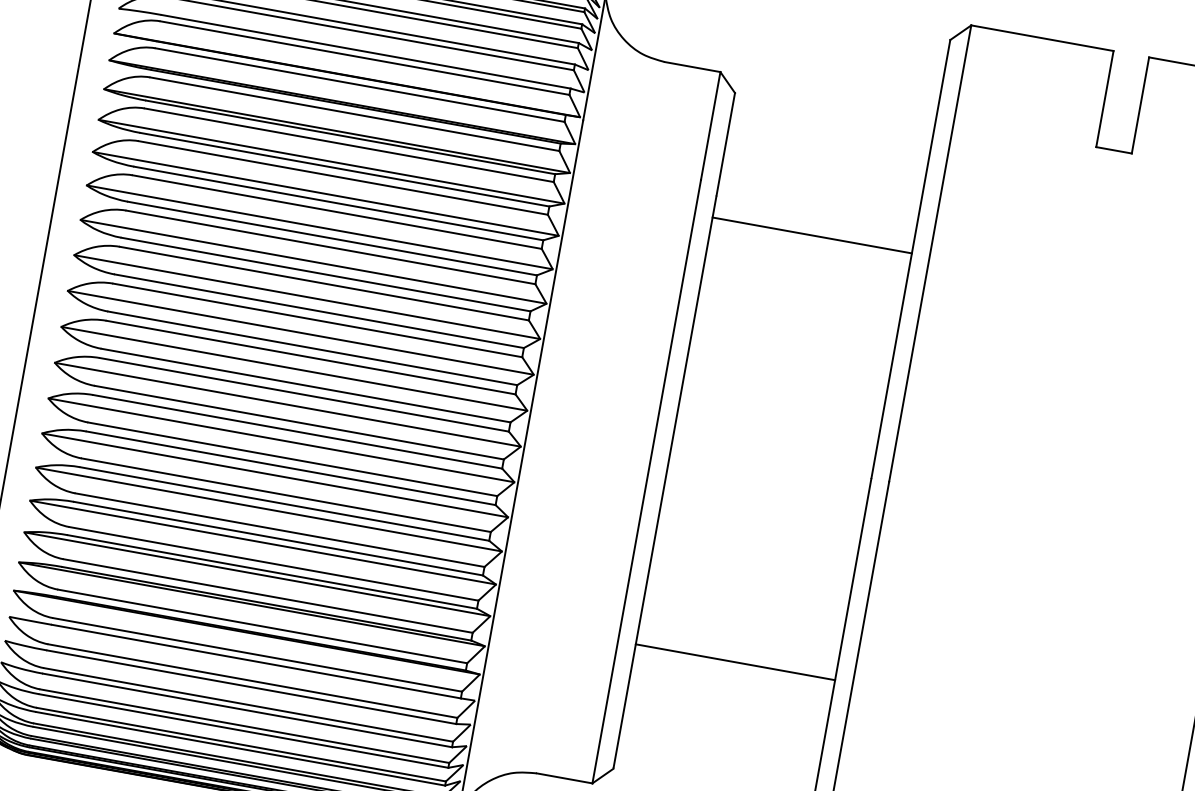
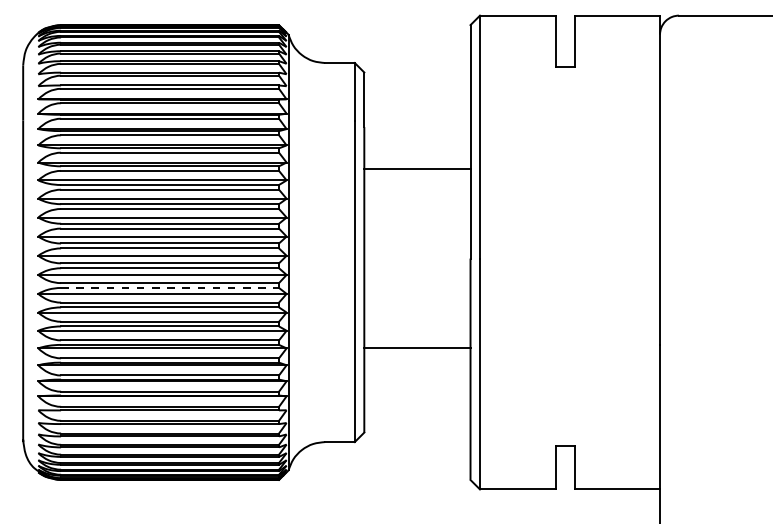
line: (812, 234) -> (417, 168), moved
line: (298, 431) -> (170, 287), solid -> dashed
line: (735, 662) -> (417, 348), moved

